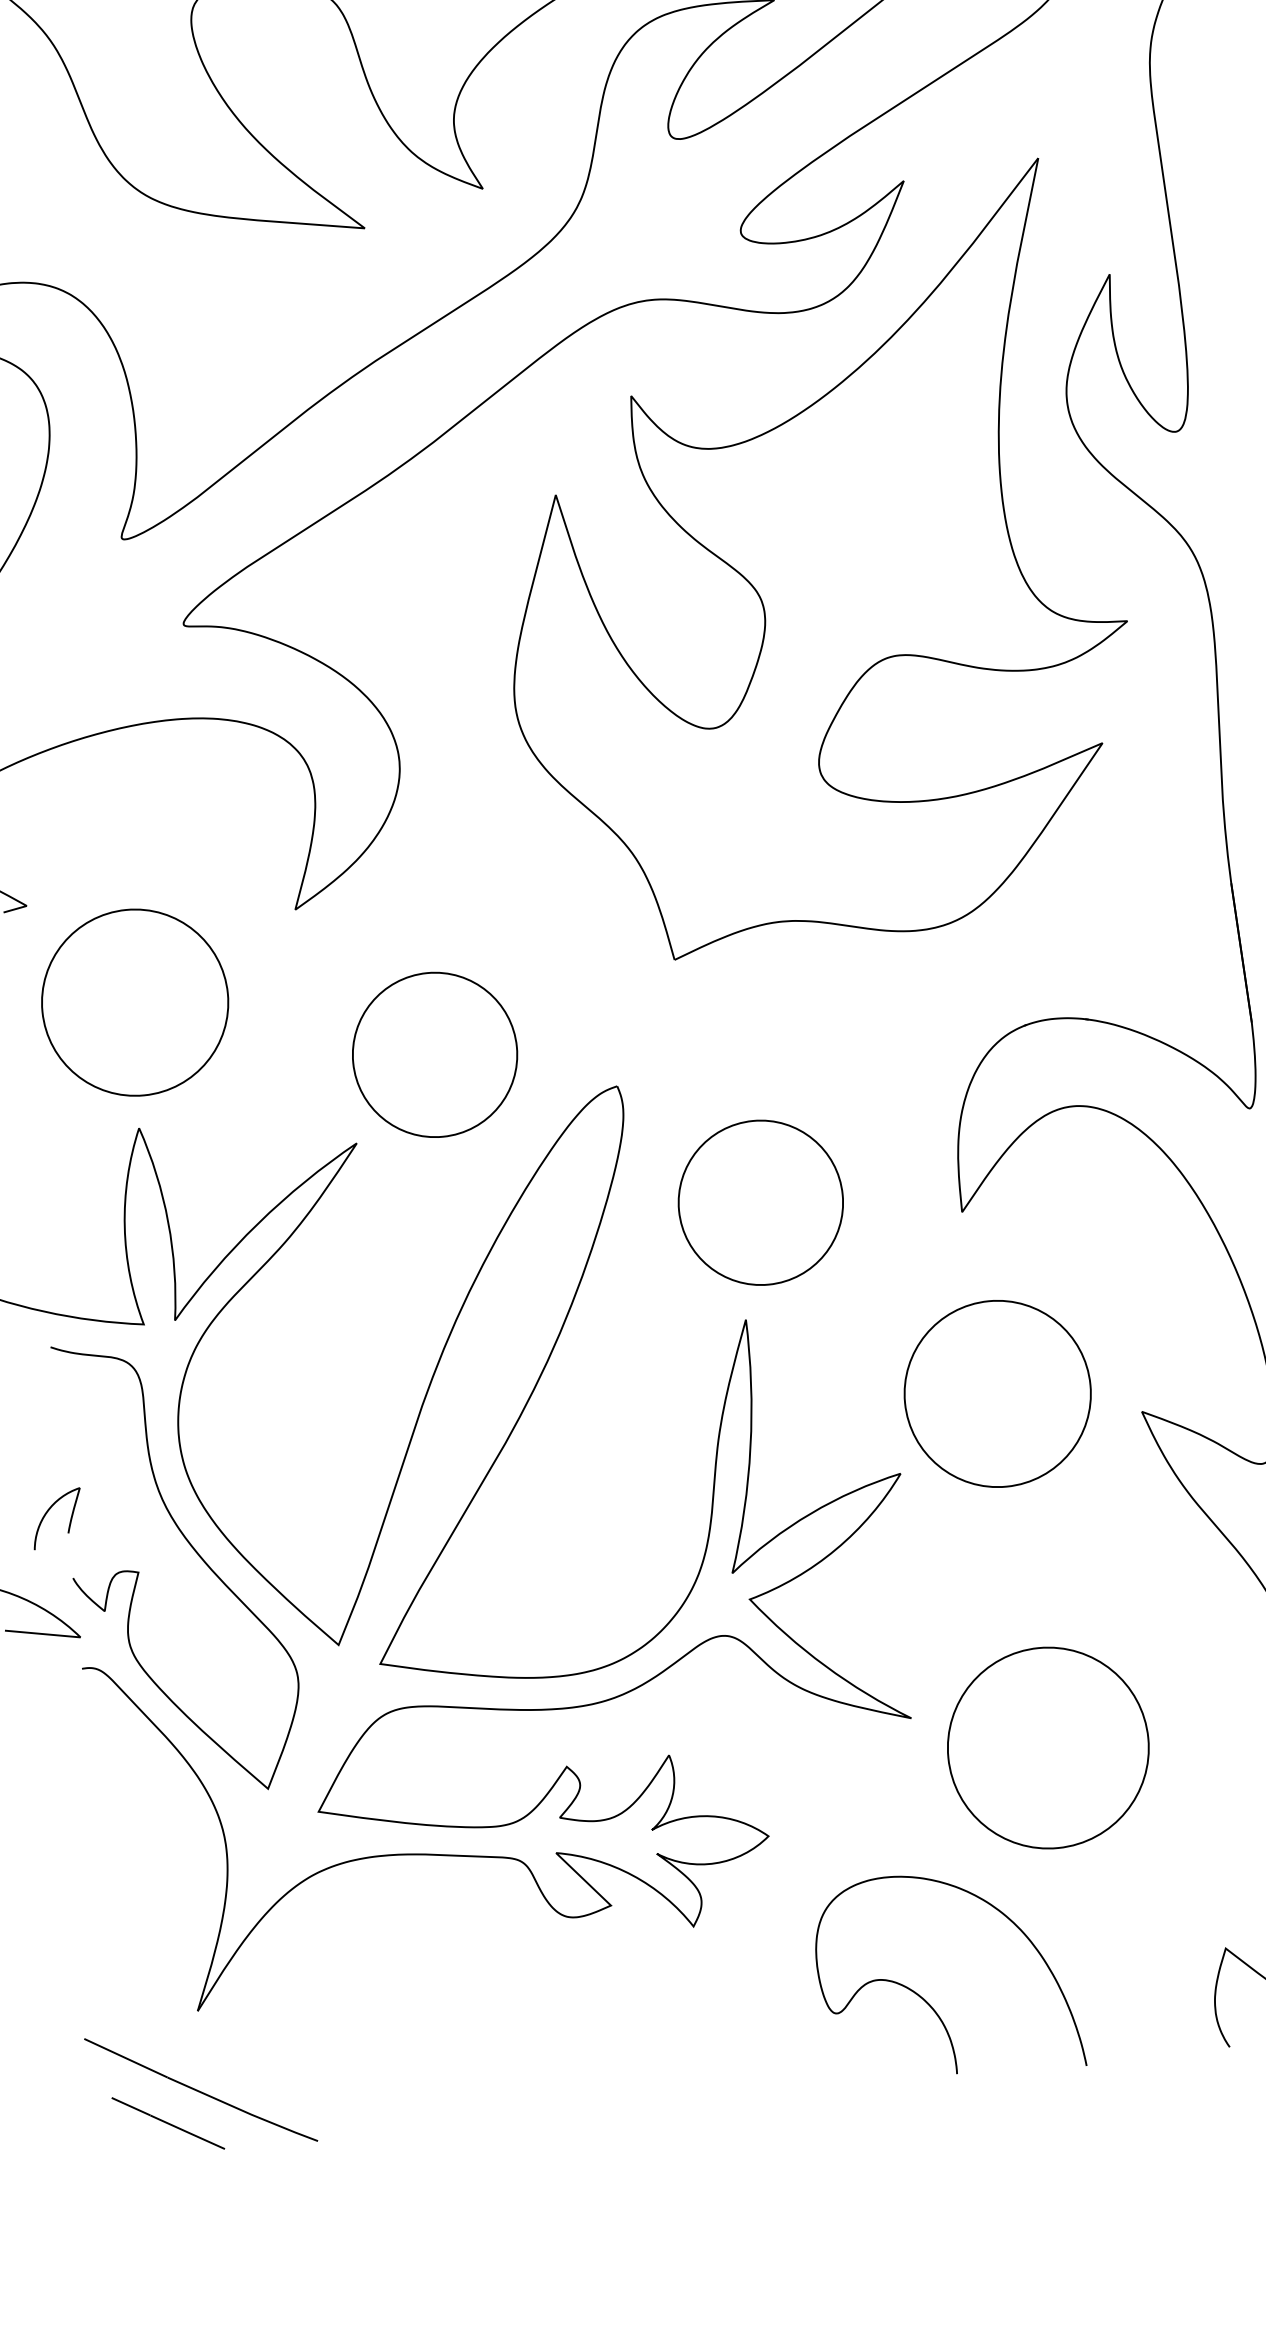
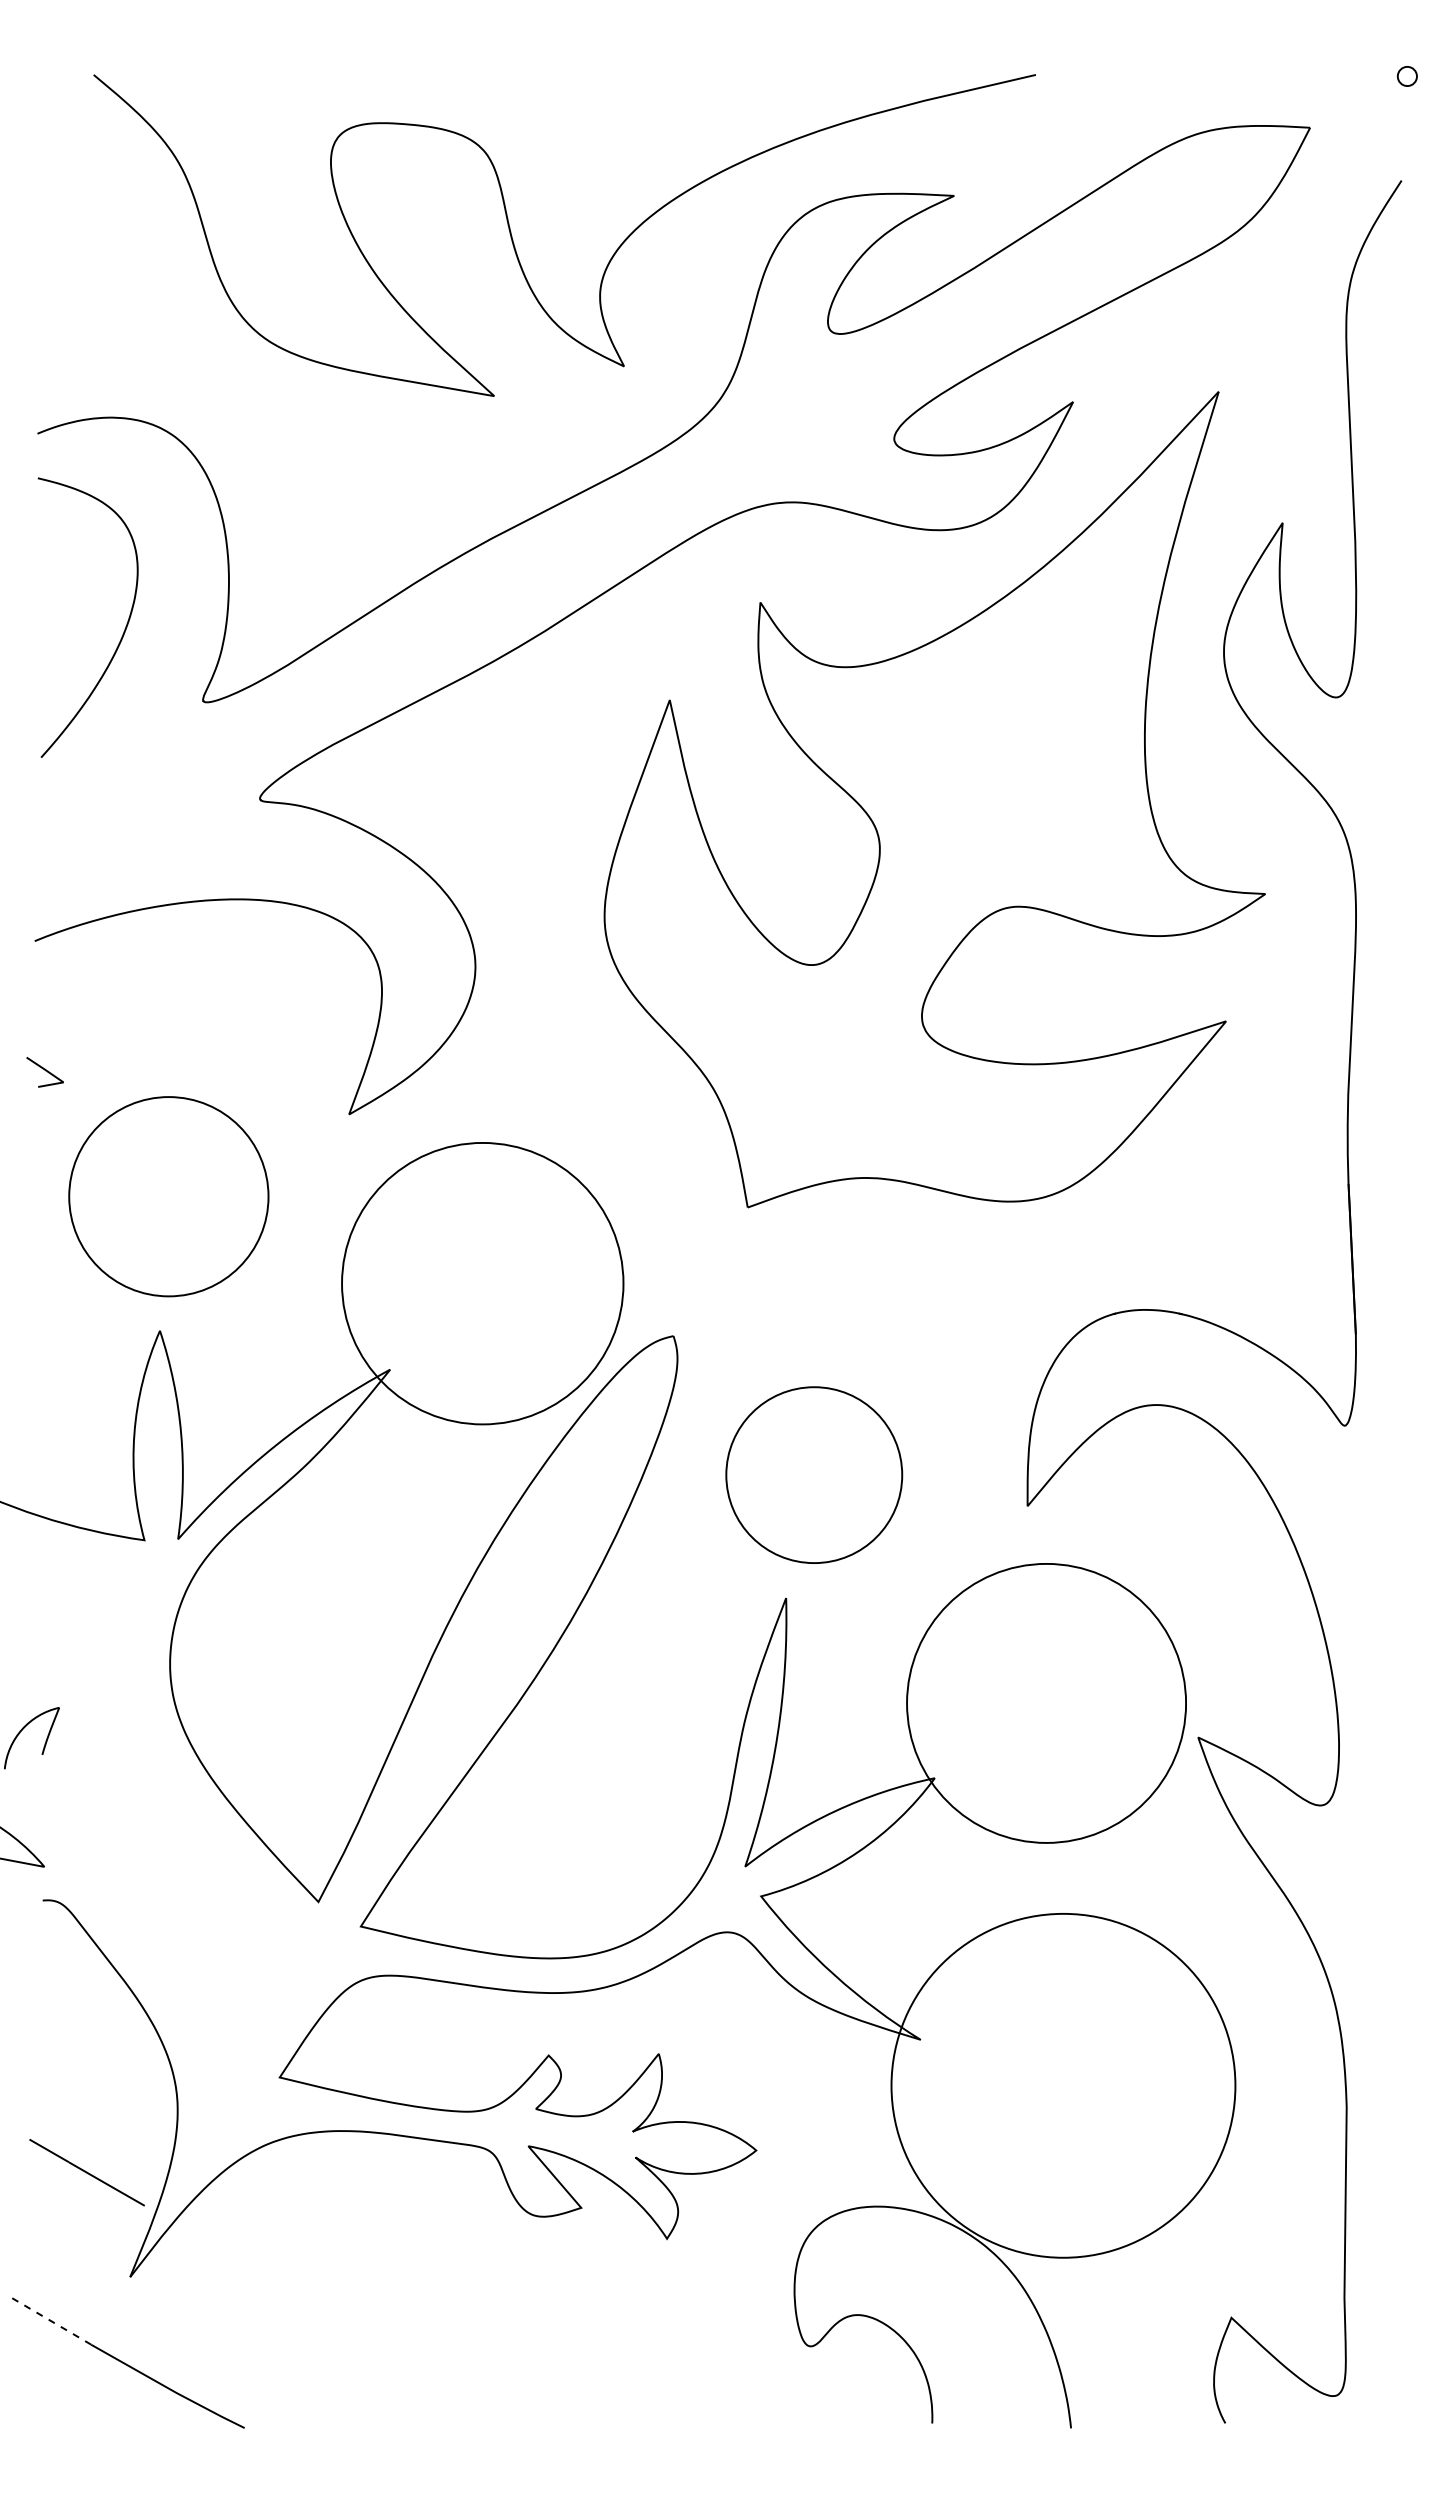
circle: (434, 1054) -> (482, 1283), size x1.6
circle: (997, 1394) -> (1046, 1703), size x1.4
curve: (195, 1552) -> (175, 1788), removed
circle: (1048, 1747) -> (1063, 2085), size x1.6
line: (125, 2057) -> (48, 2319), solid -> dashed
line: (167, 2123) -> (86, 2172), moved

